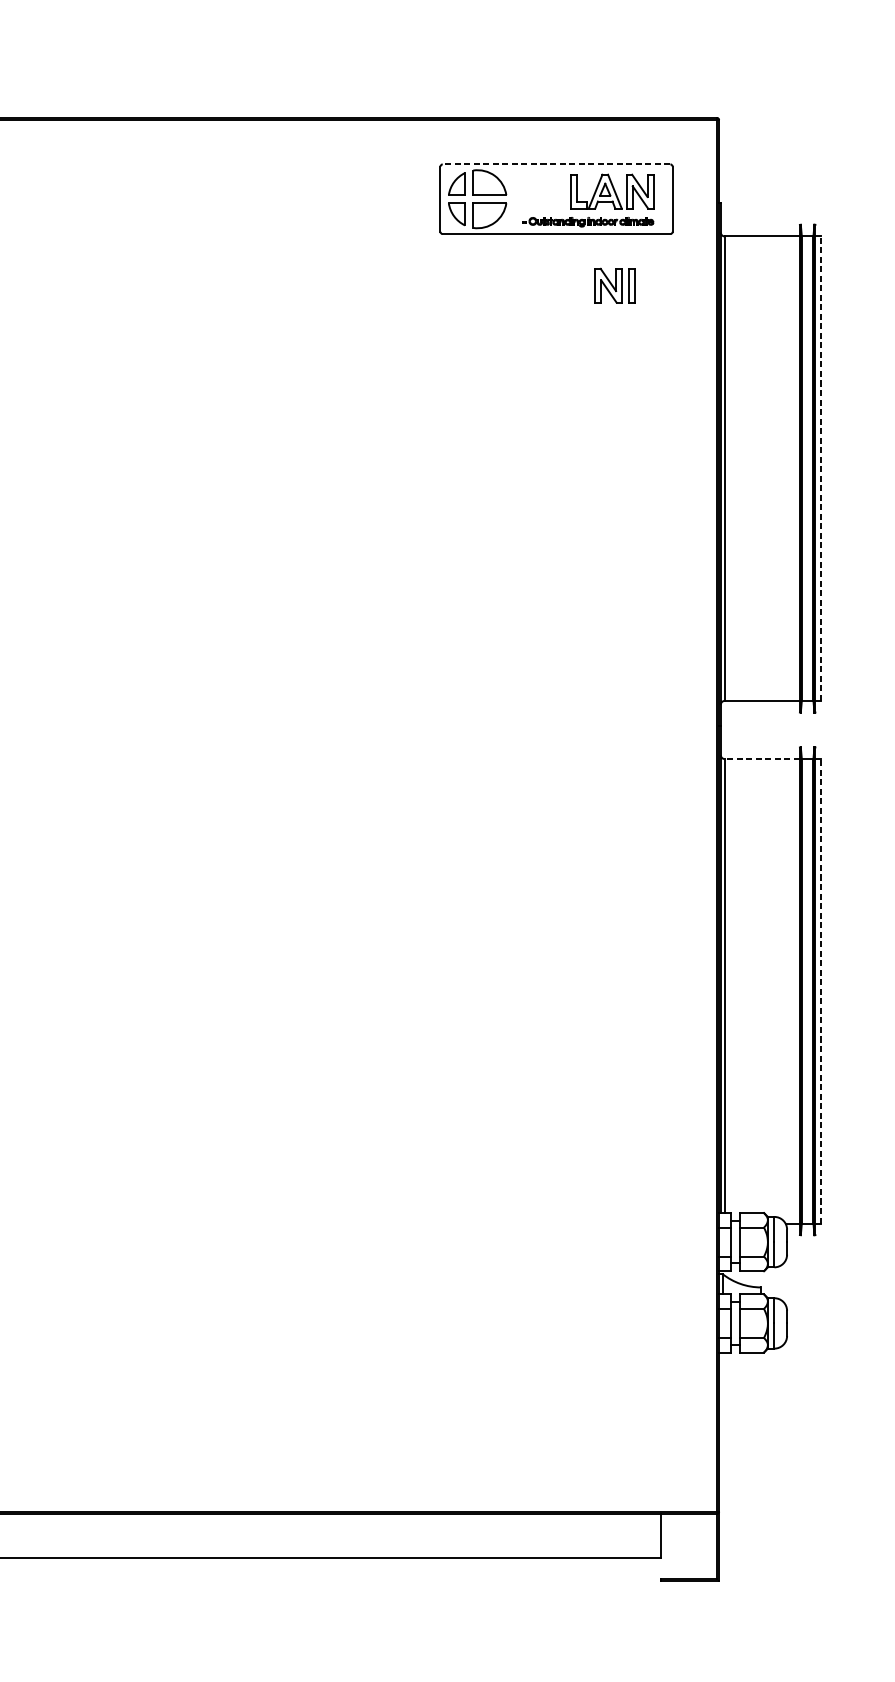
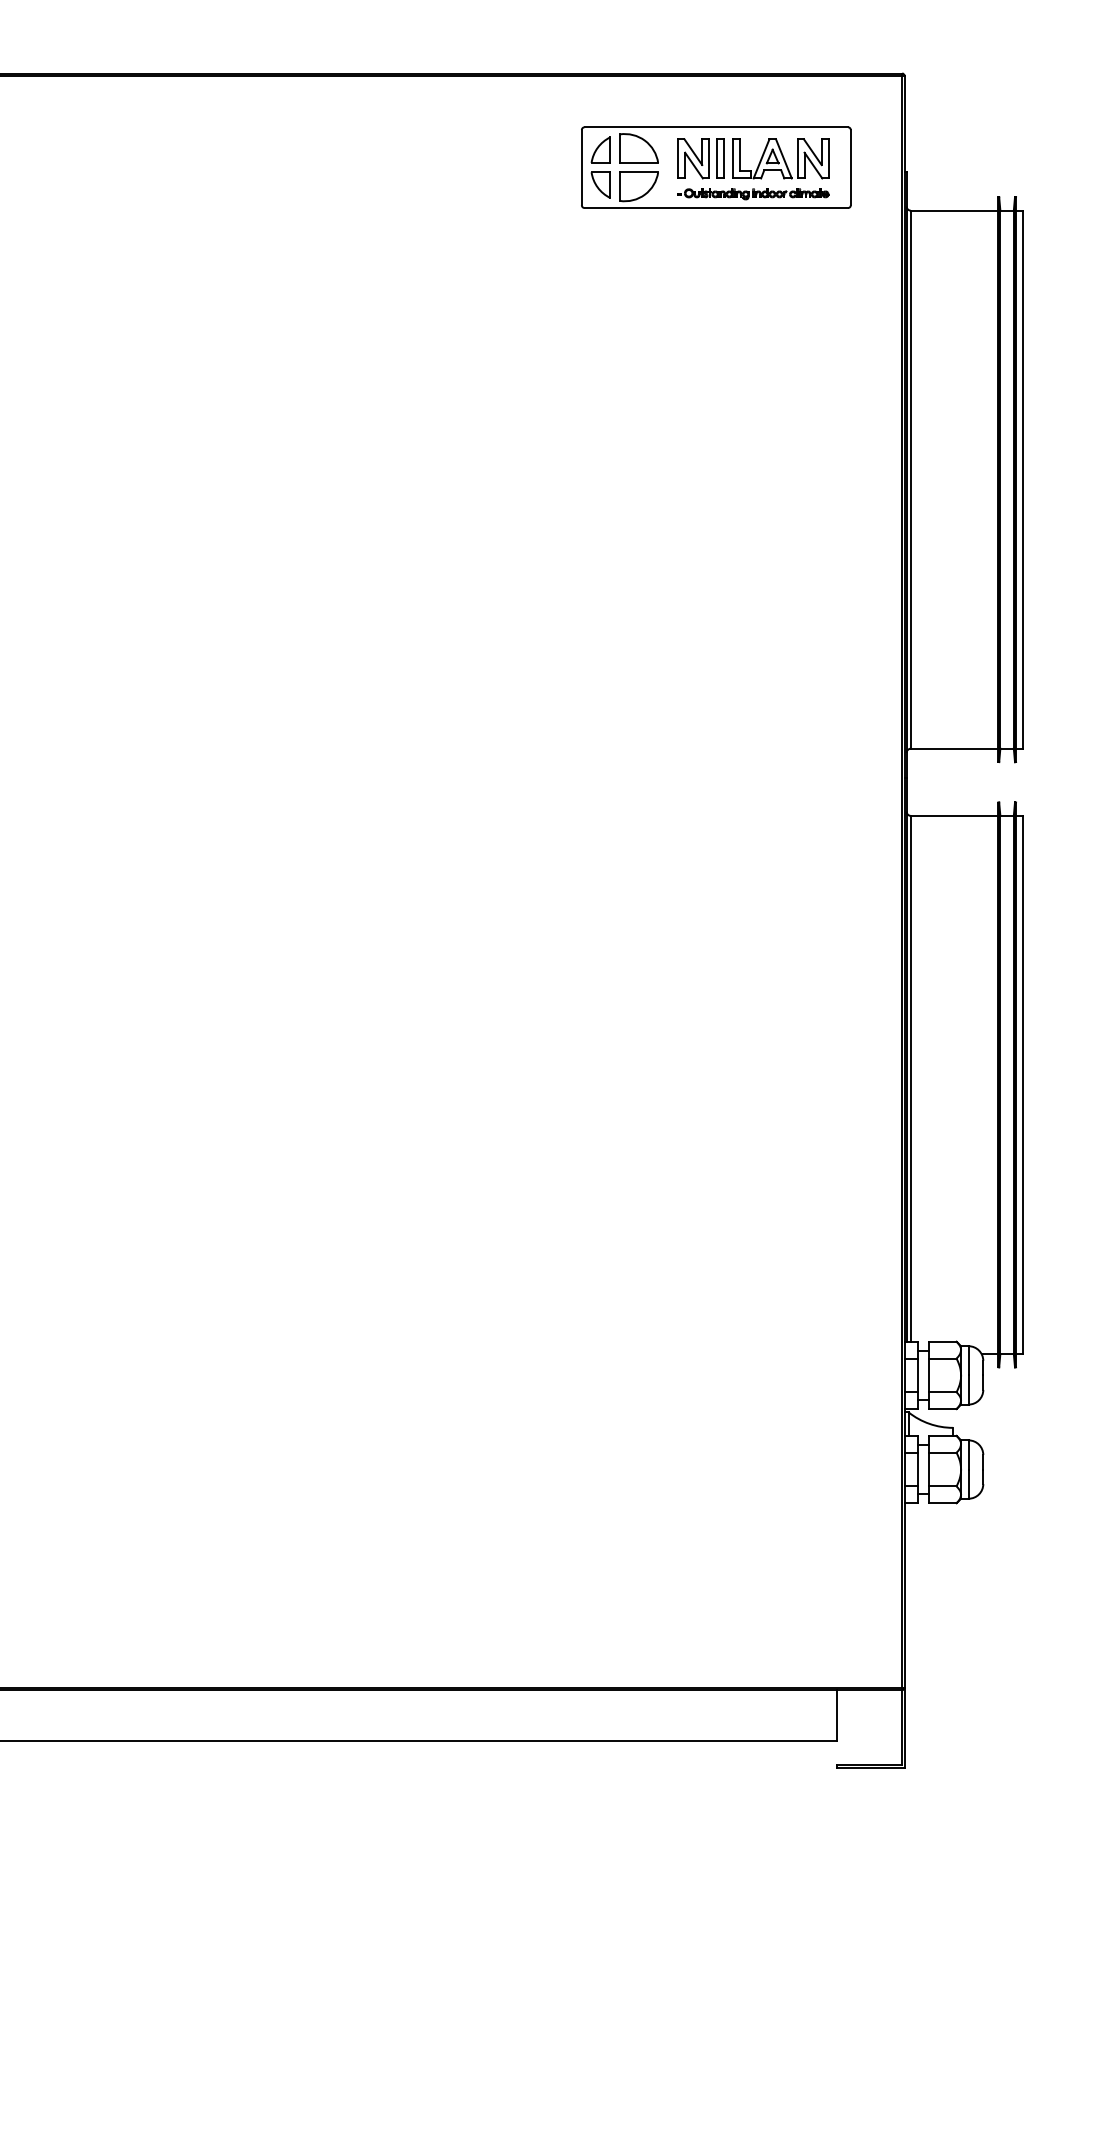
line: (556, 164) -> (716, 127), dashed -> solid
part: (614, 285) -> (700, 158), moved
line: (820, 468) -> (1022, 479), dashed -> solid
line: (762, 758) -> (954, 815), dashed -> solid
line: (820, 990) -> (1022, 1084), dashed -> solid

